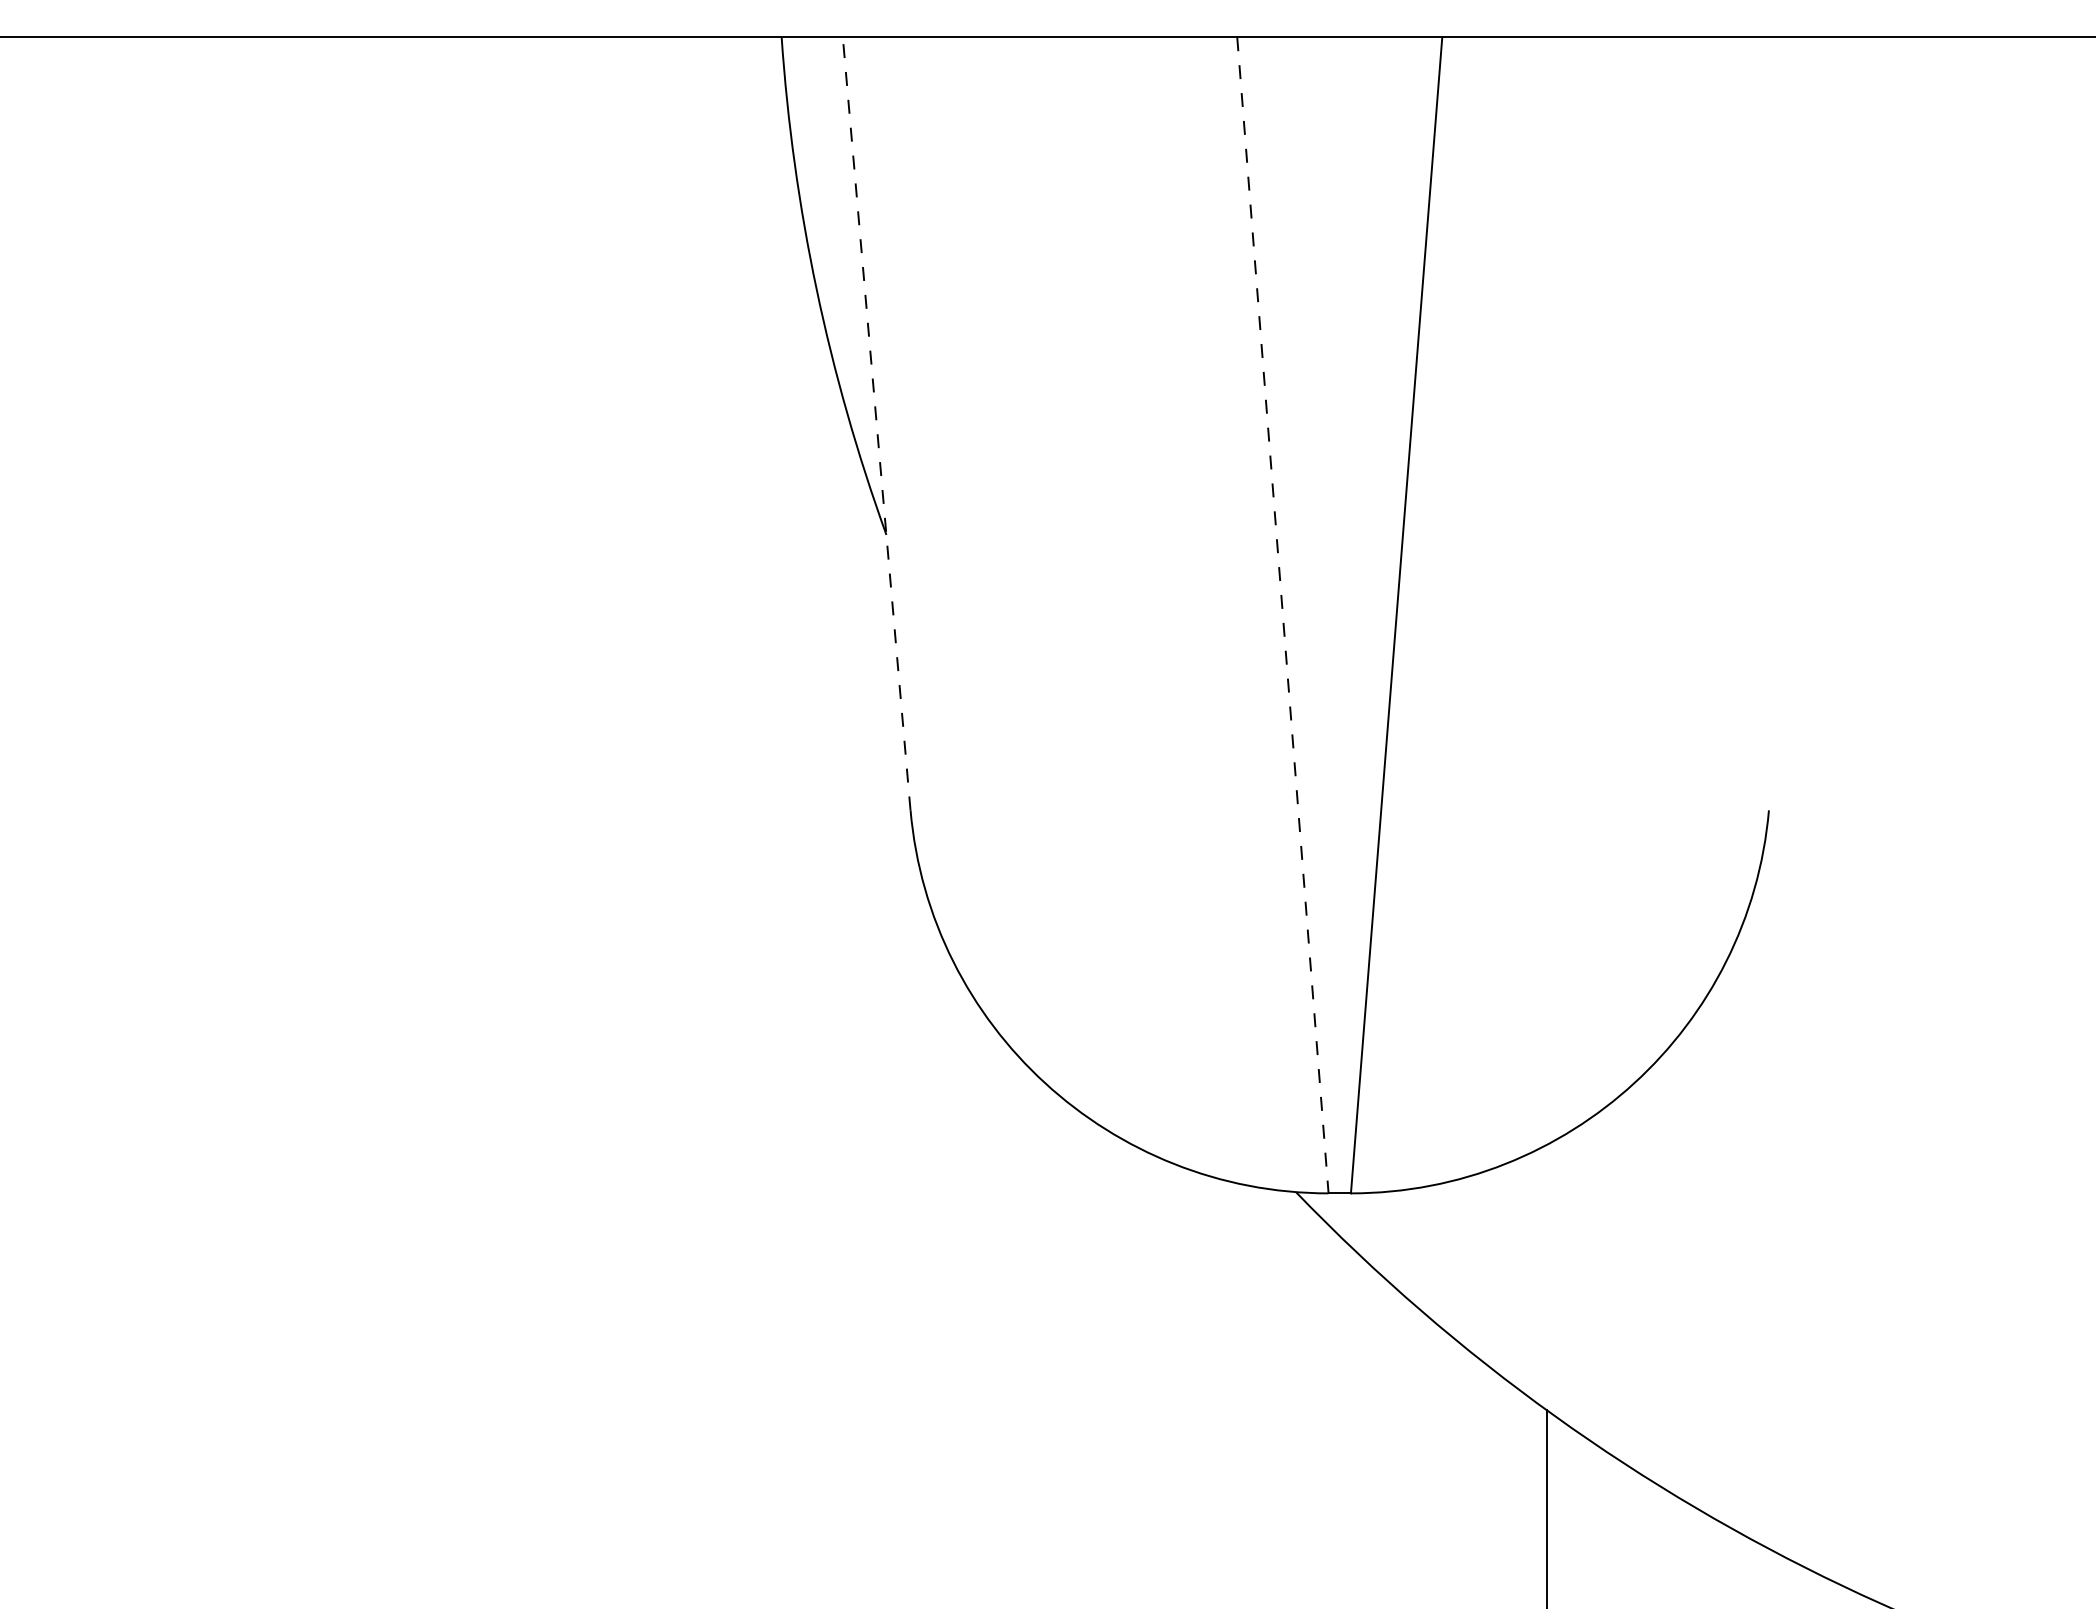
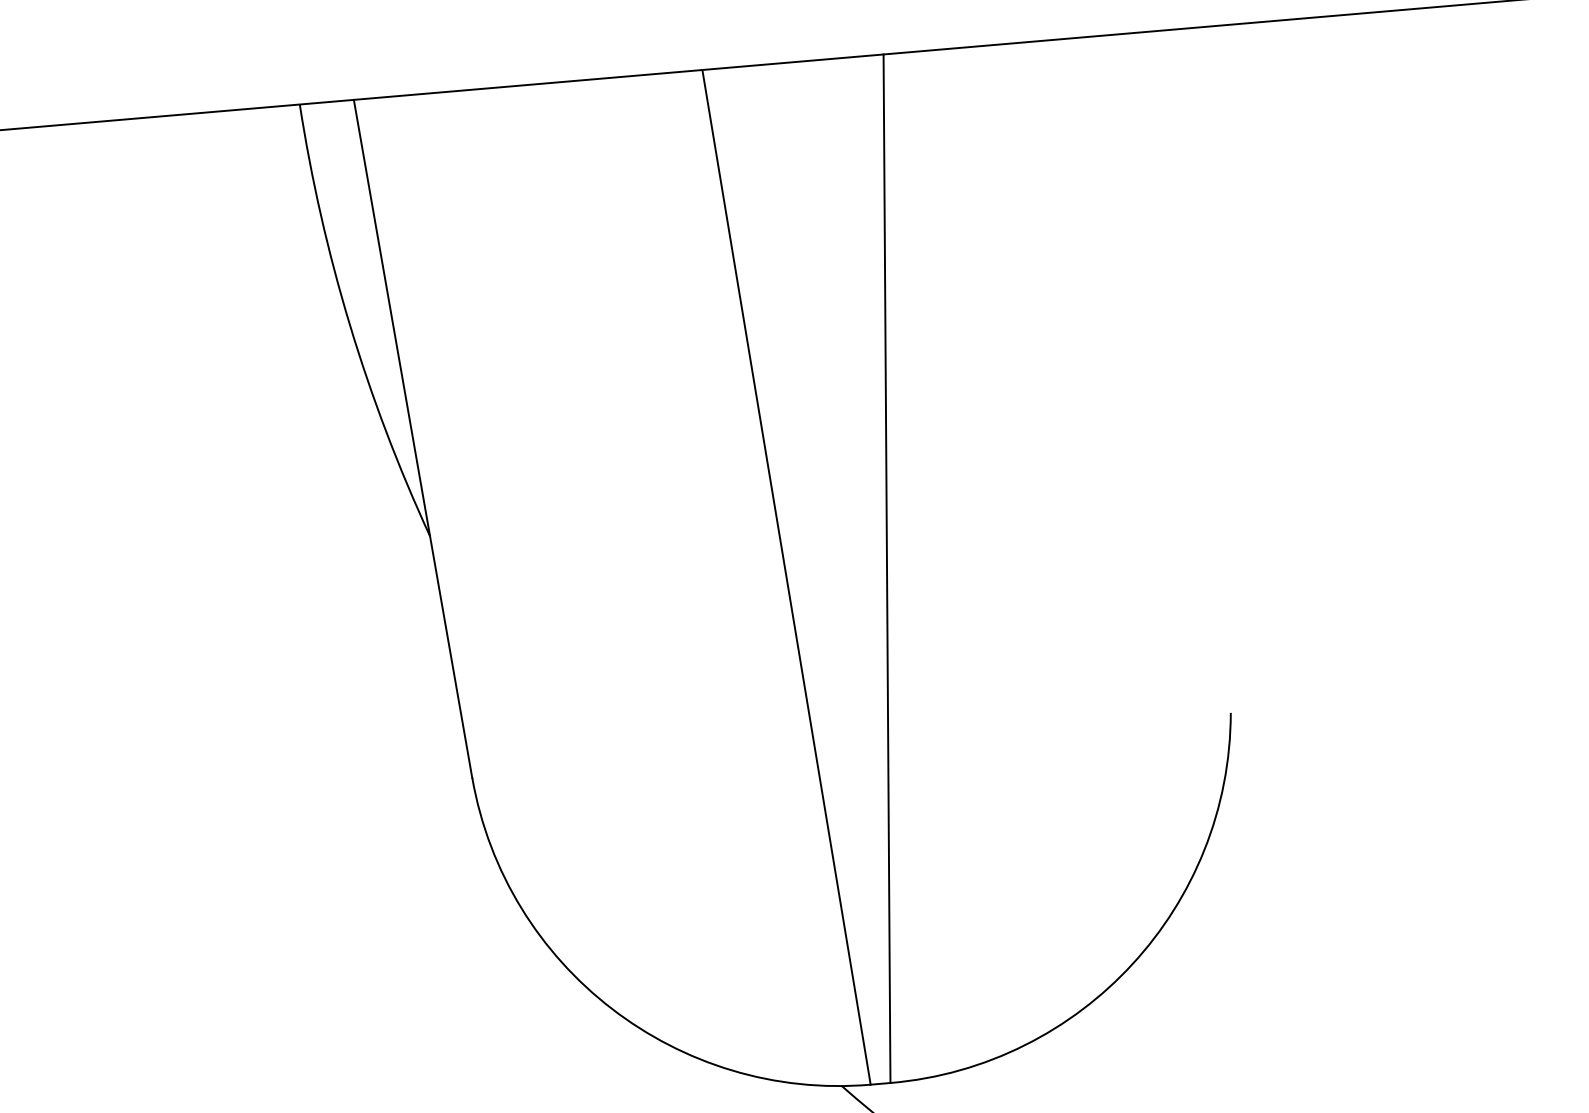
line: (876, 423) -> (412, 438), dashed -> solid
line: (1282, 615) -> (786, 577), dashed -> solid

